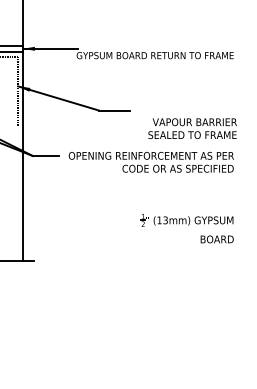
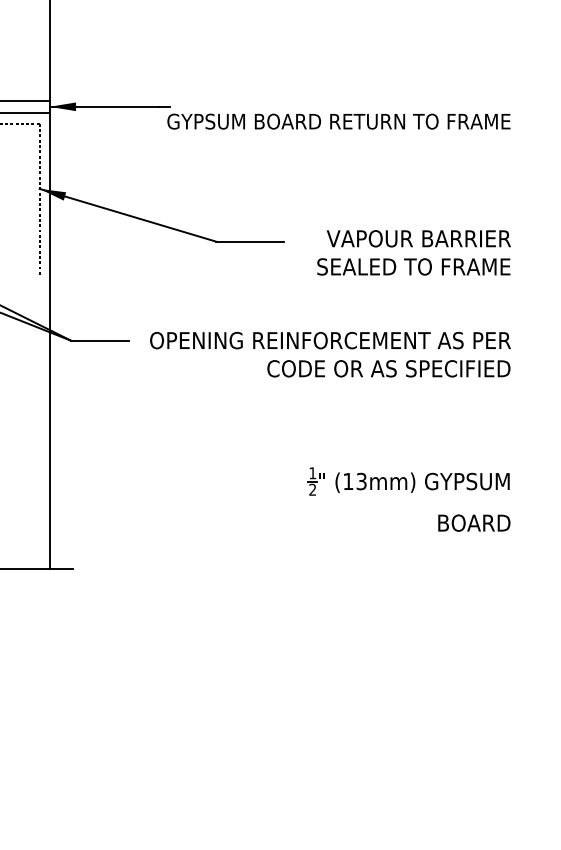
text: (192, 128) -> (413, 252), moved

